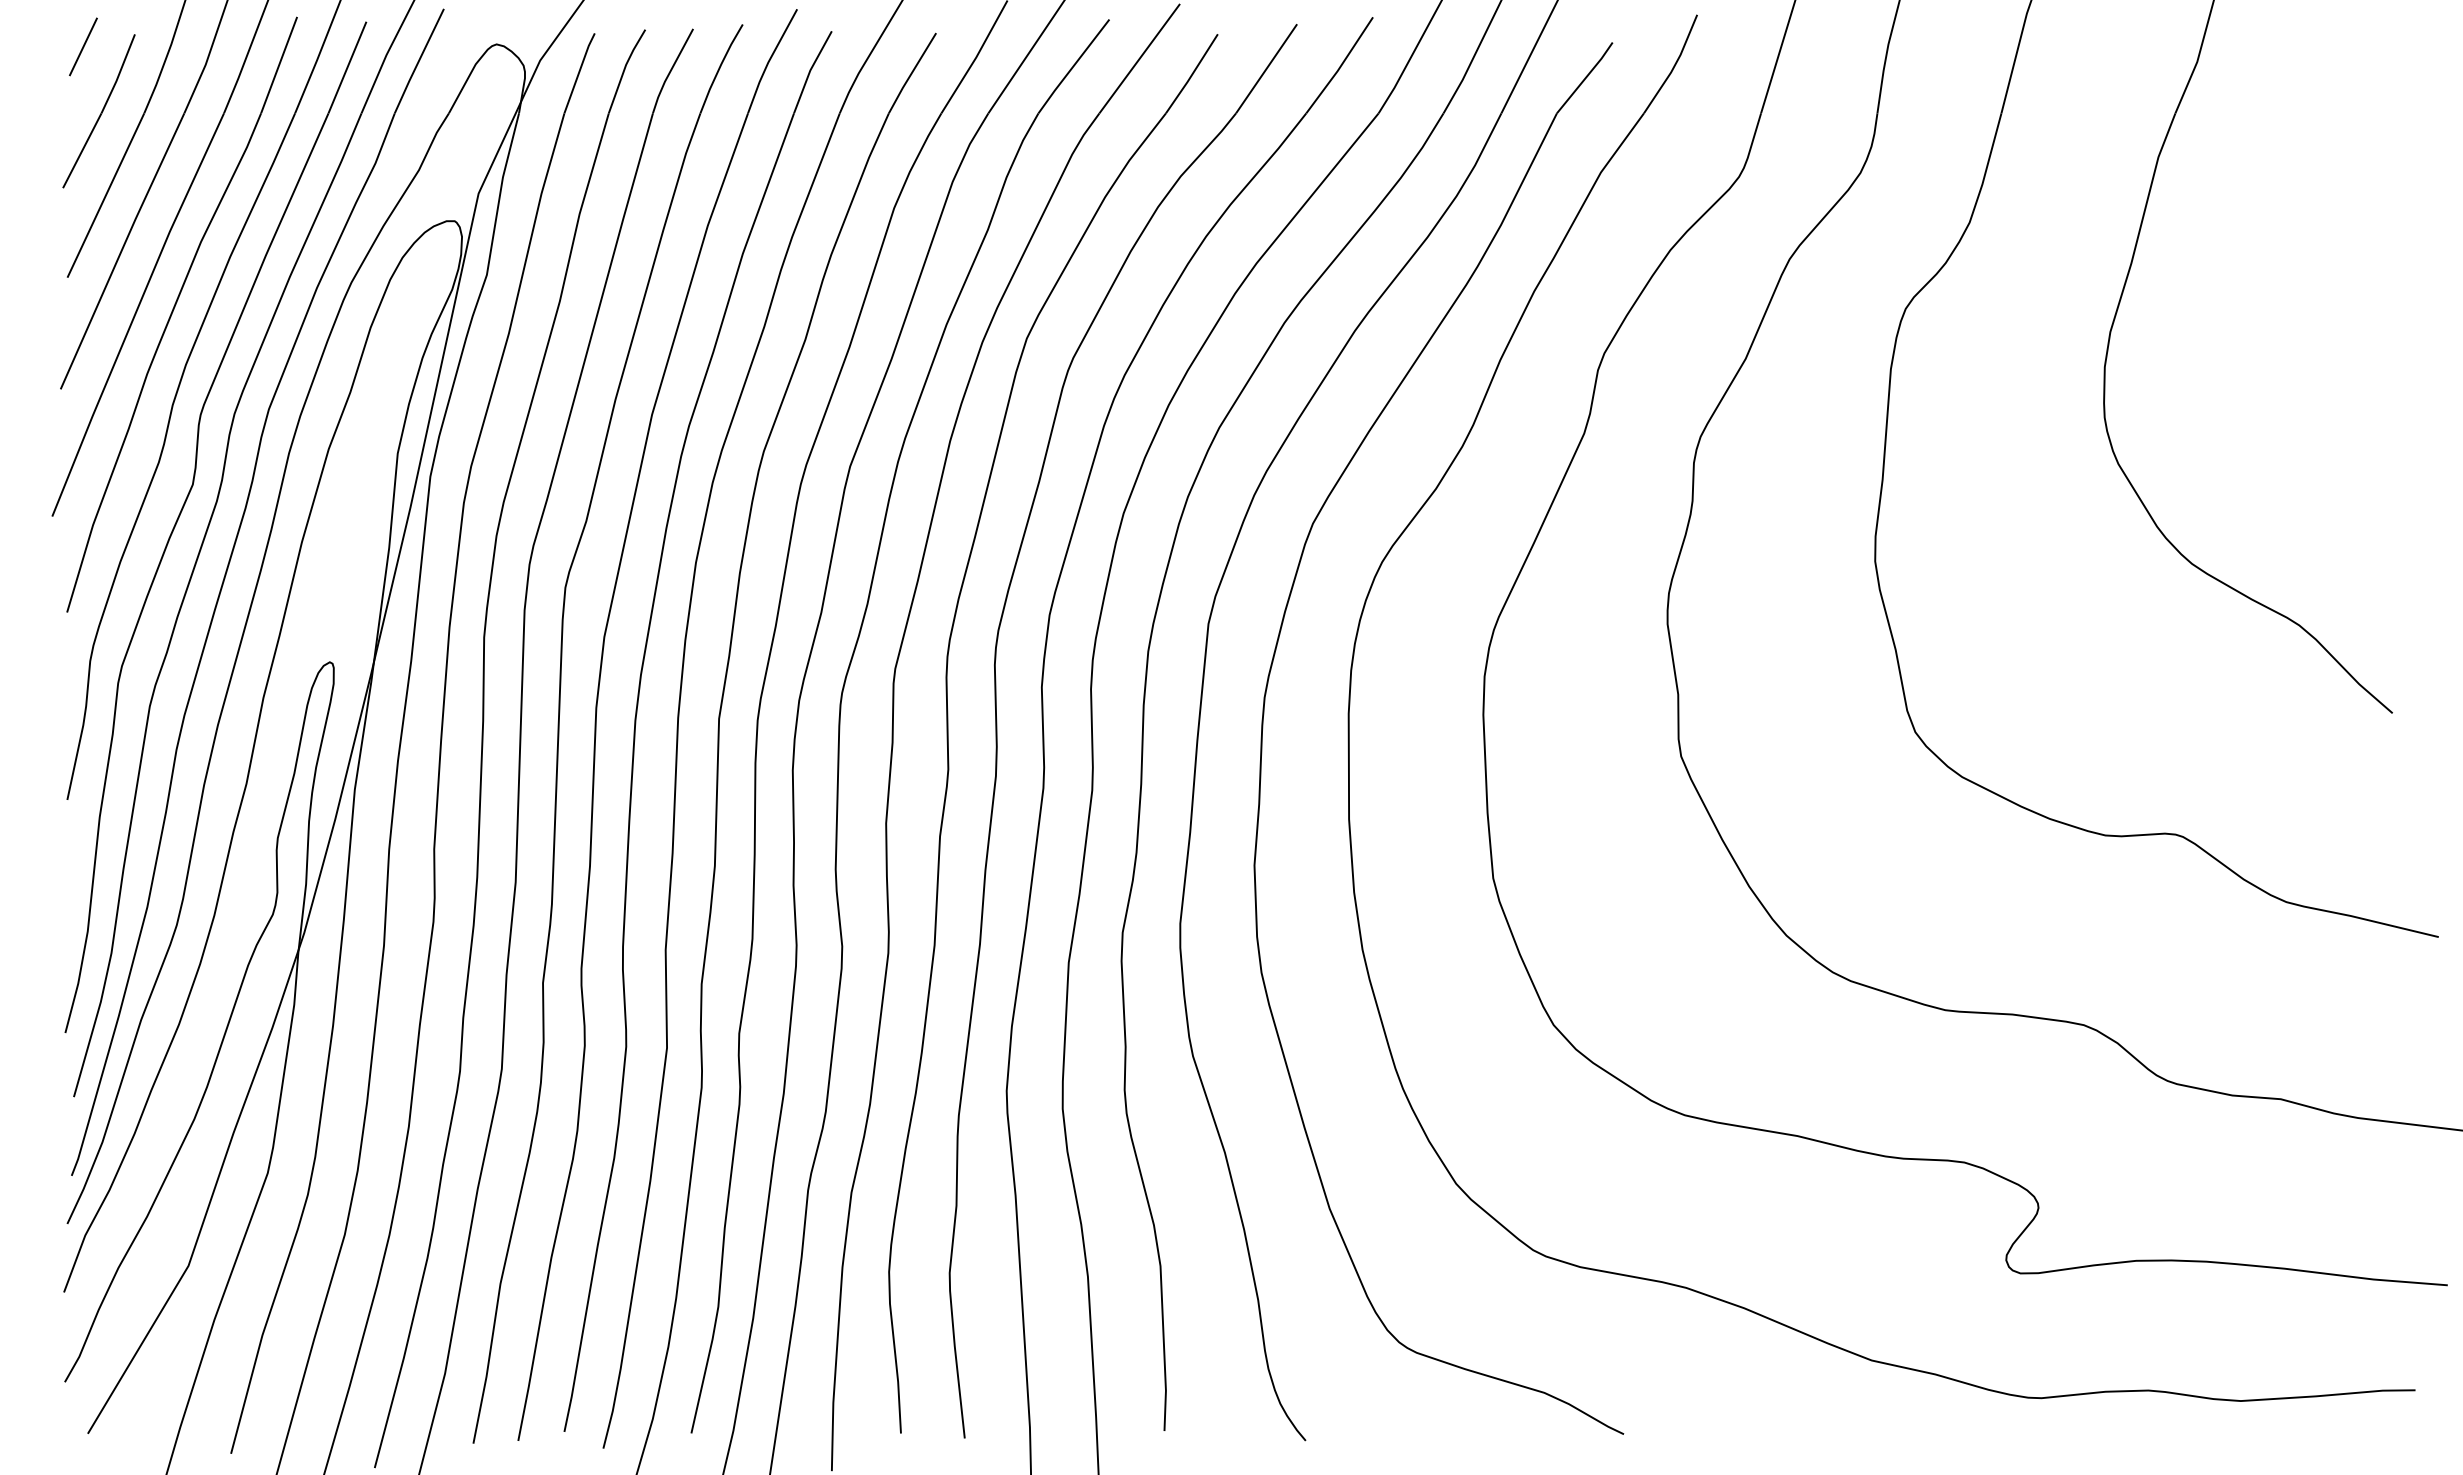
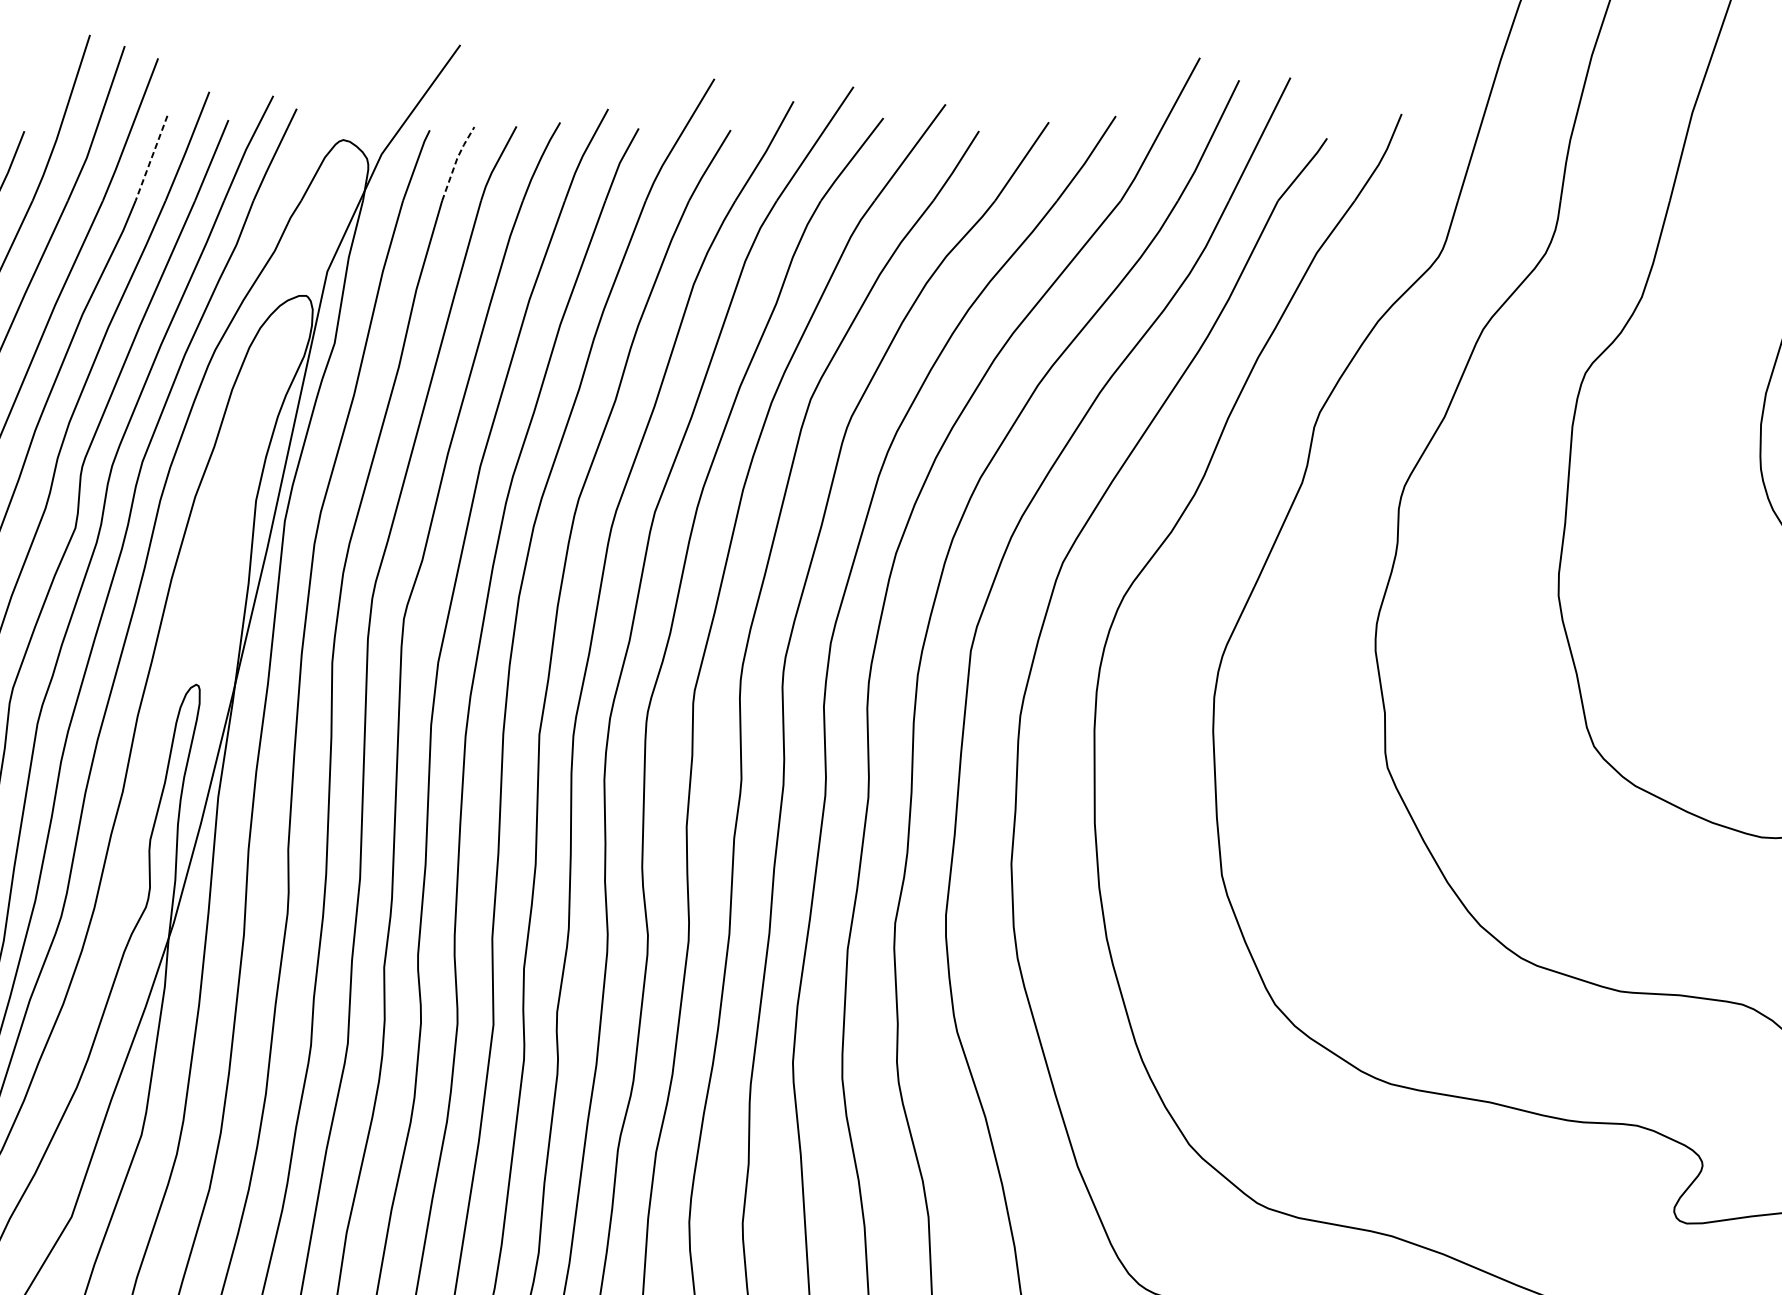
line: (279, 65) -> (151, 158), solid -> dashed
line: (624, 68) -> (456, 161), solid -> dashed

